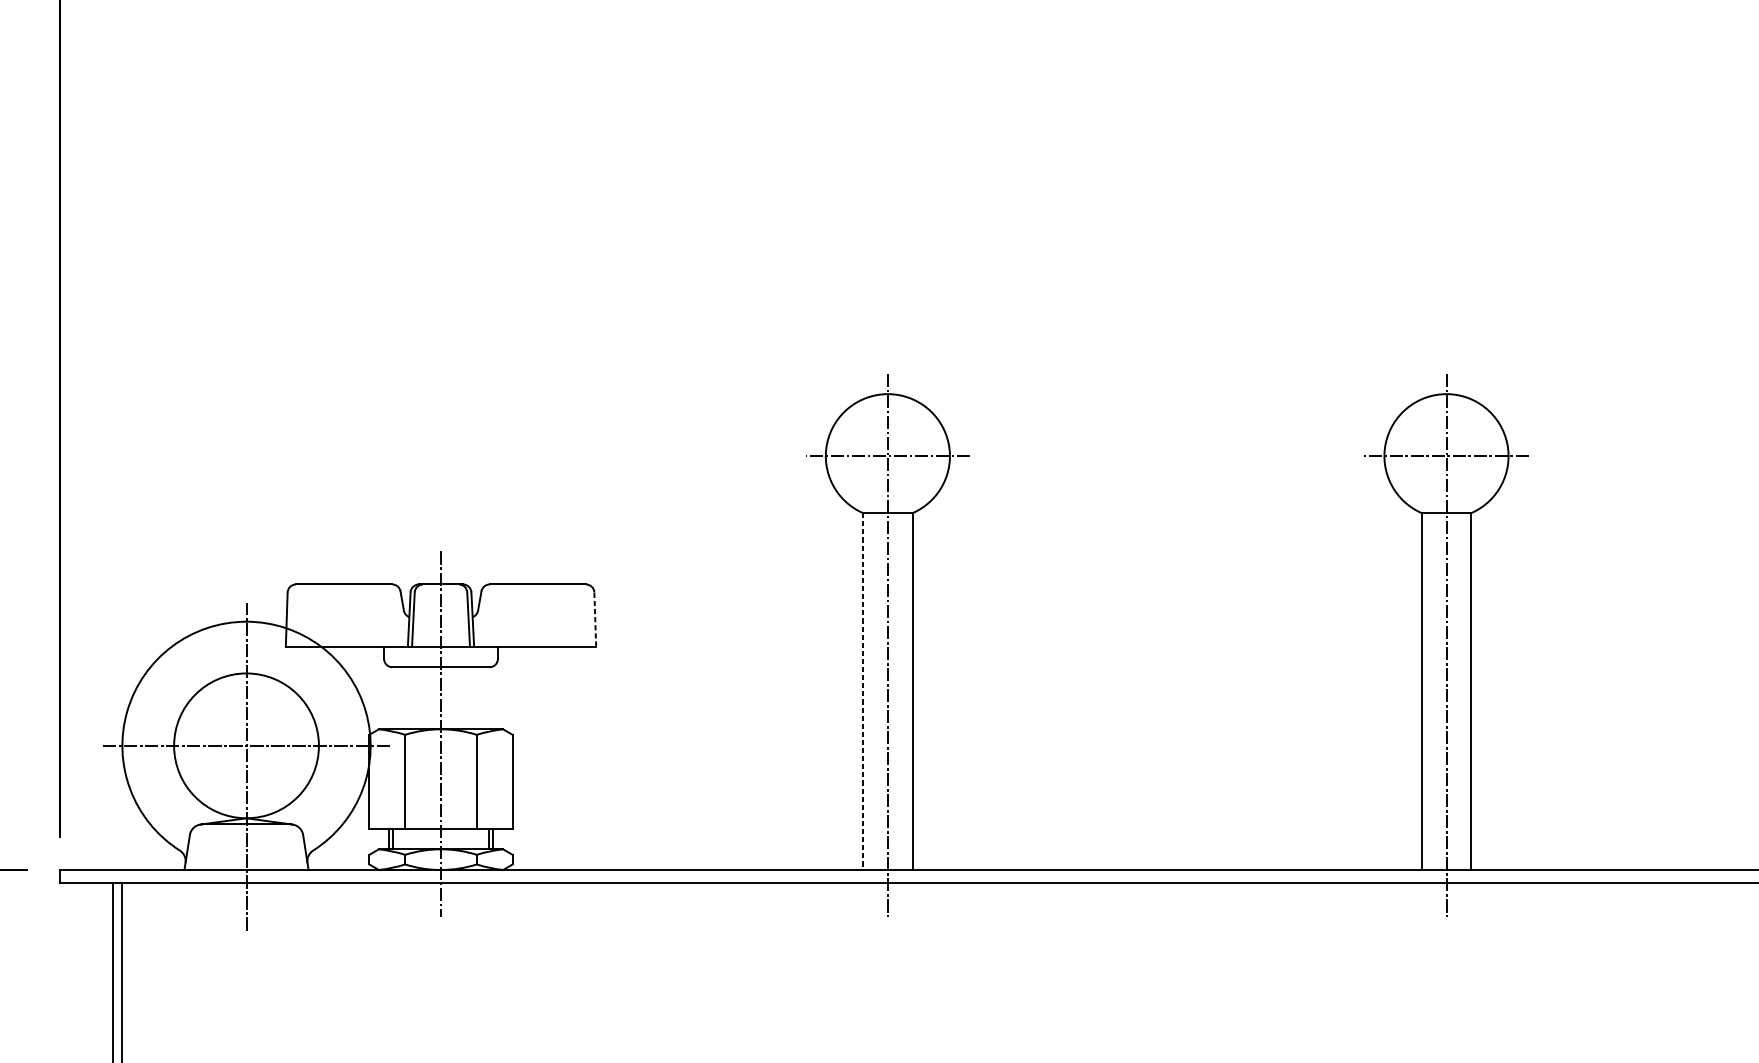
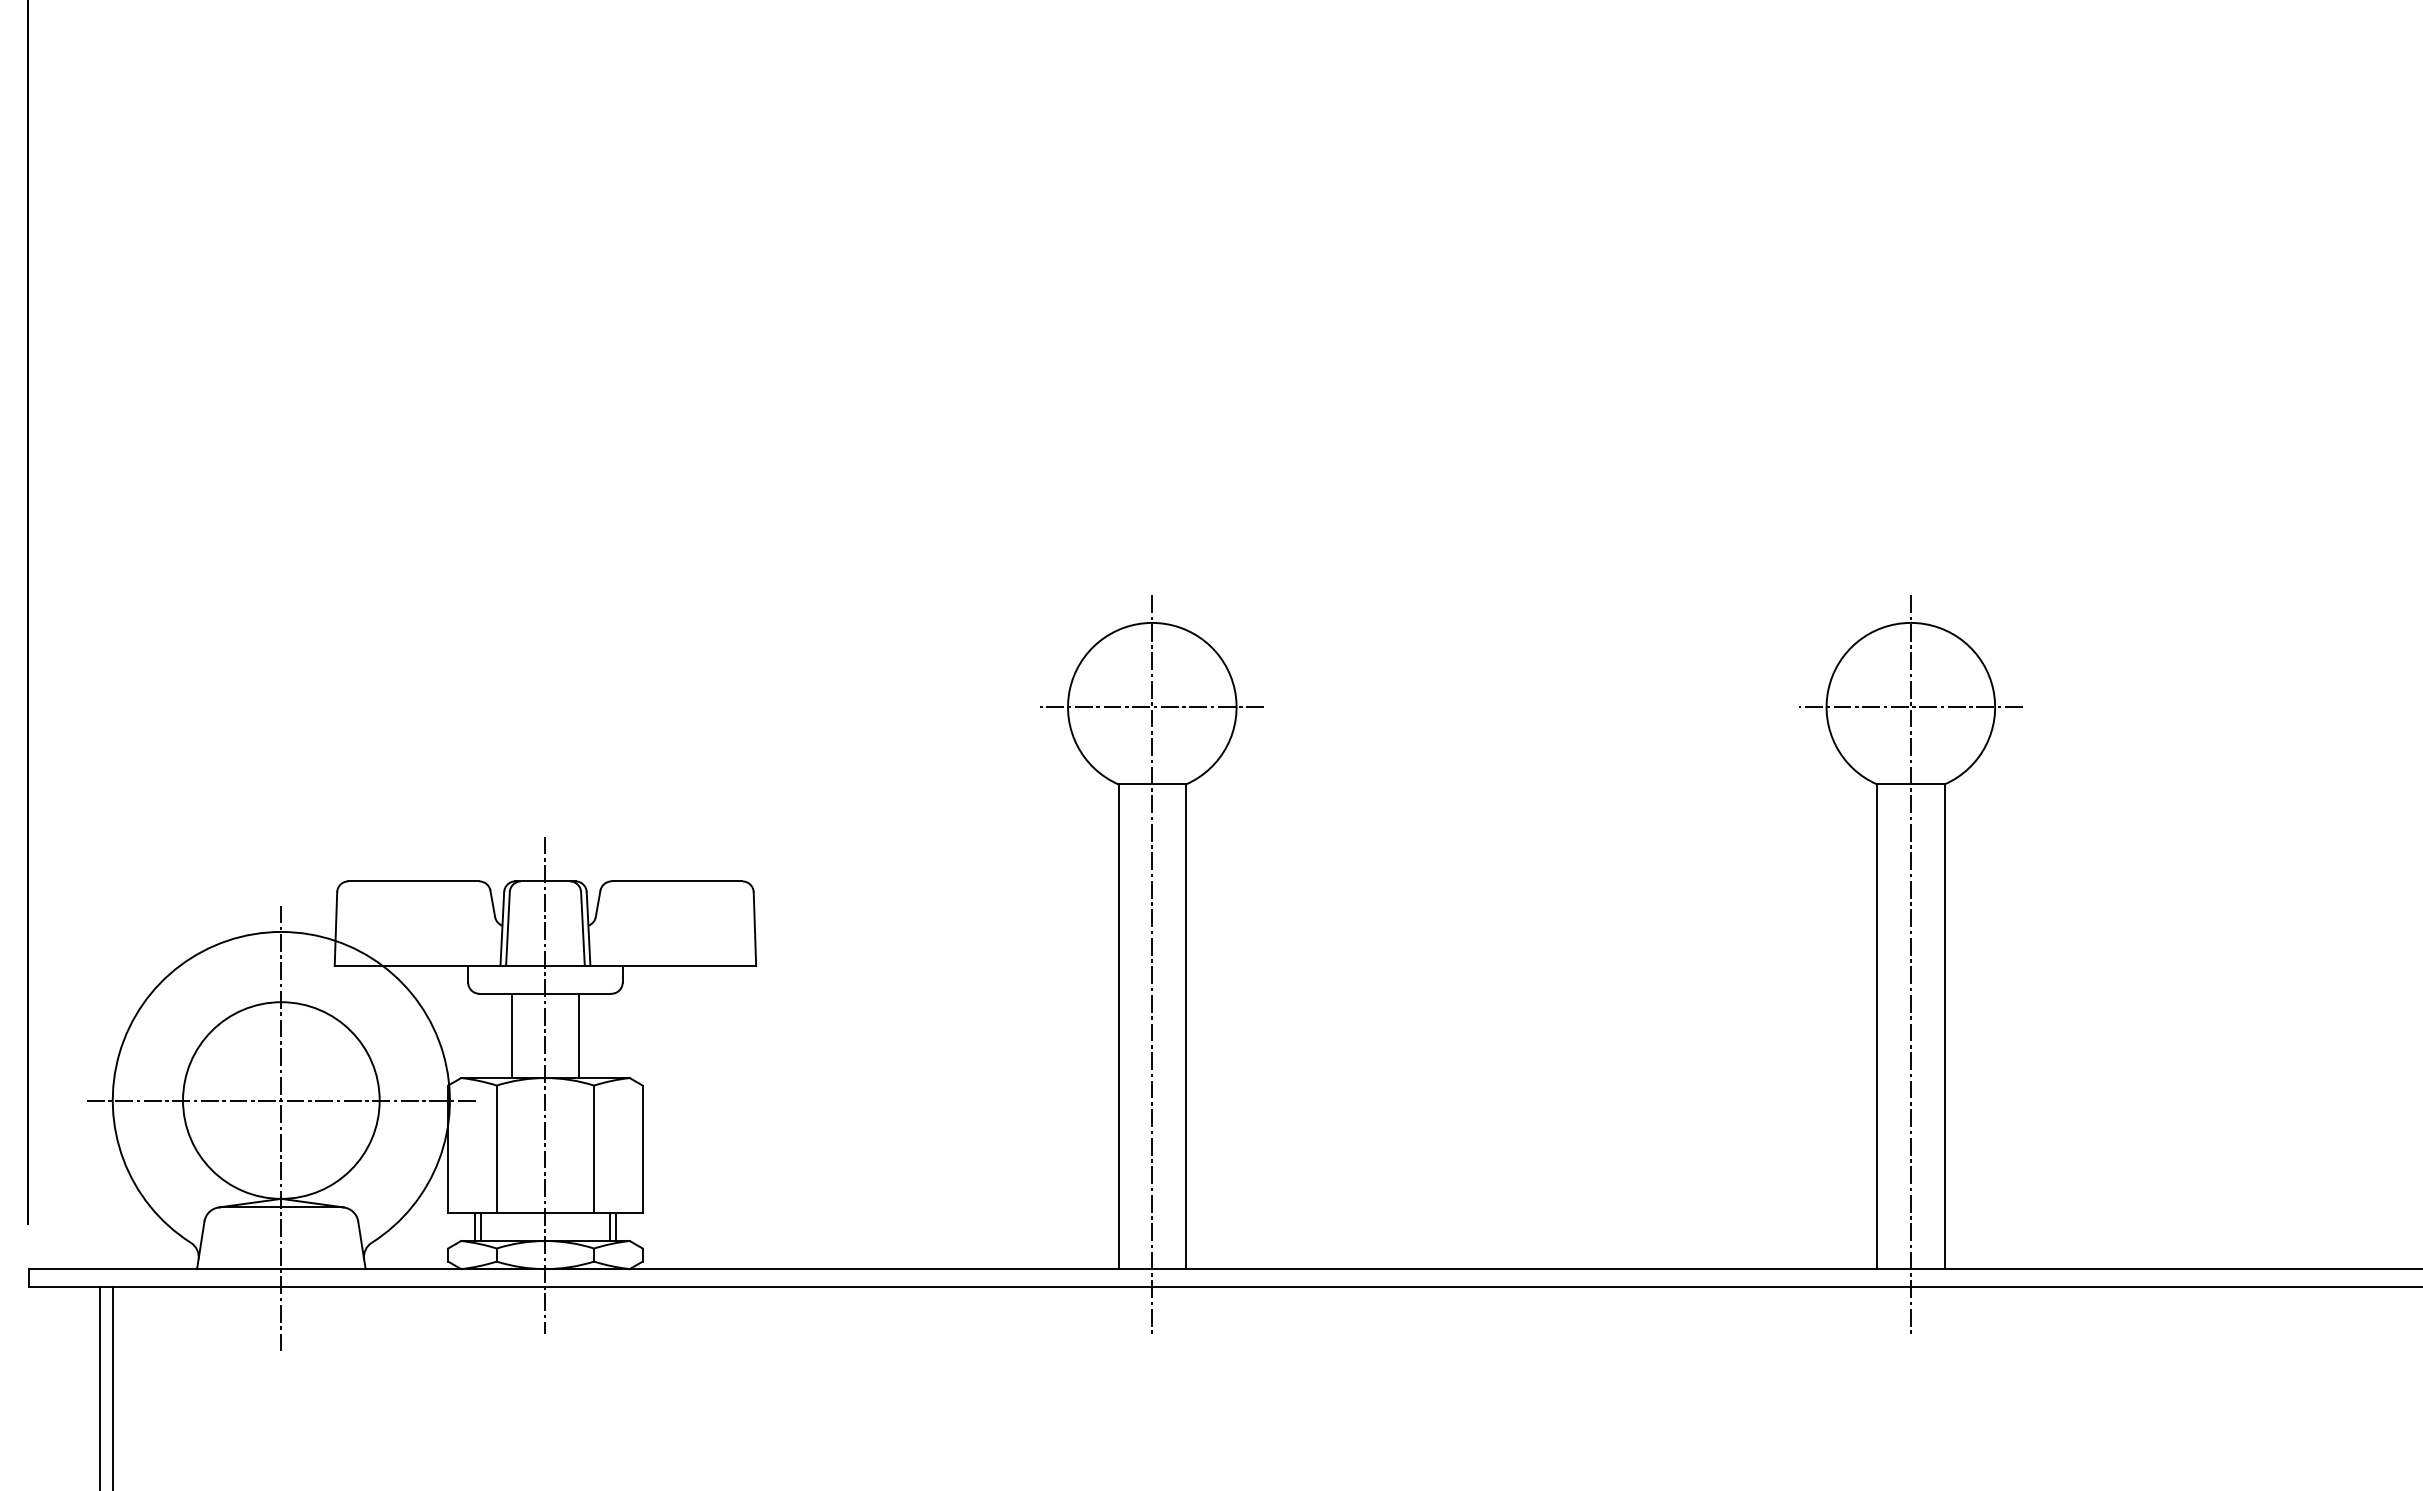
line: (594, 619) -> (754, 928), dashed -> solid
line: (863, 692) -> (1118, 1027), dashed -> solid
line: (416, 697) -> (511, 1035), added
line: (466, 697) -> (579, 1035), added

